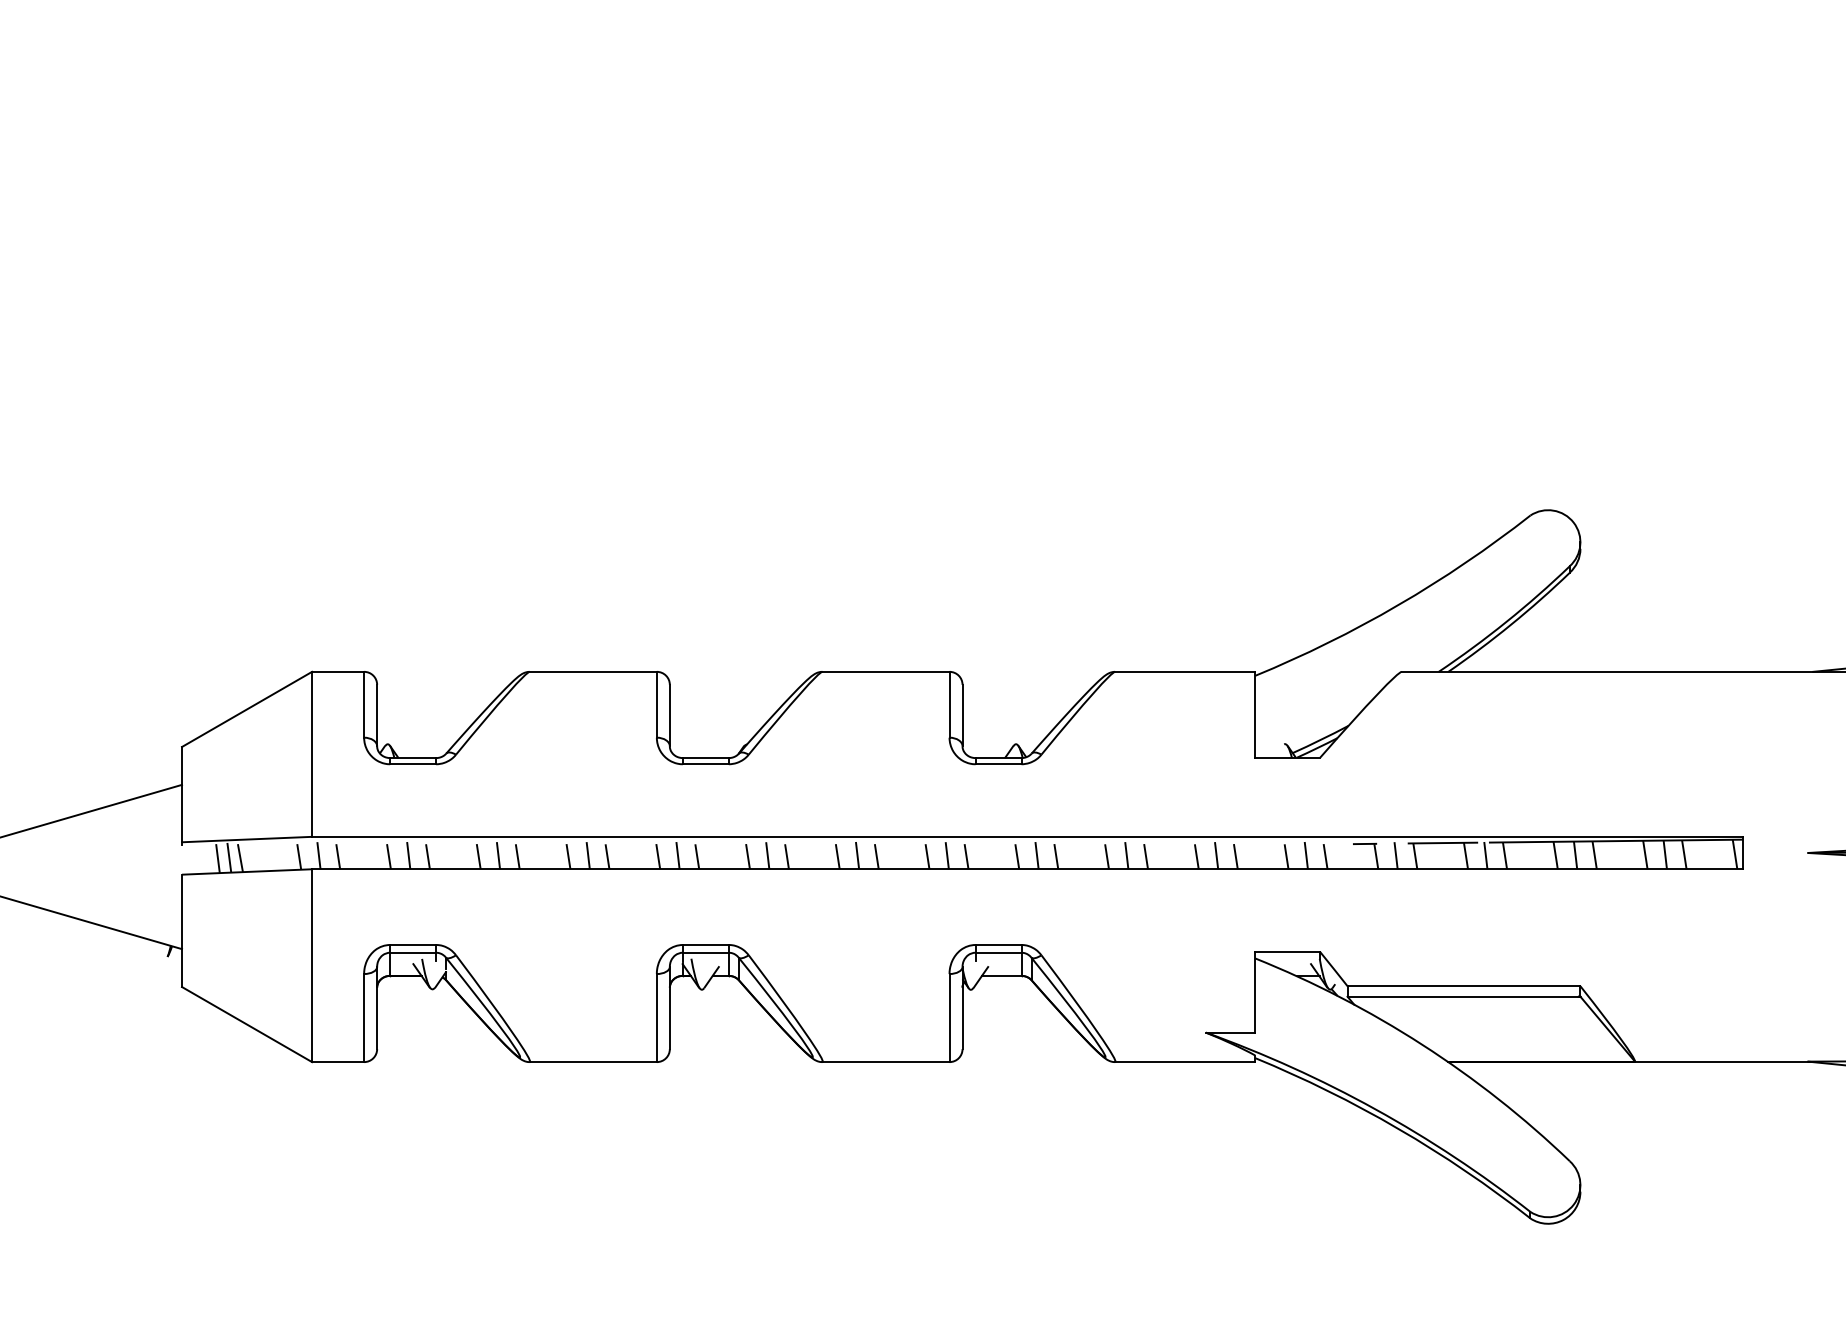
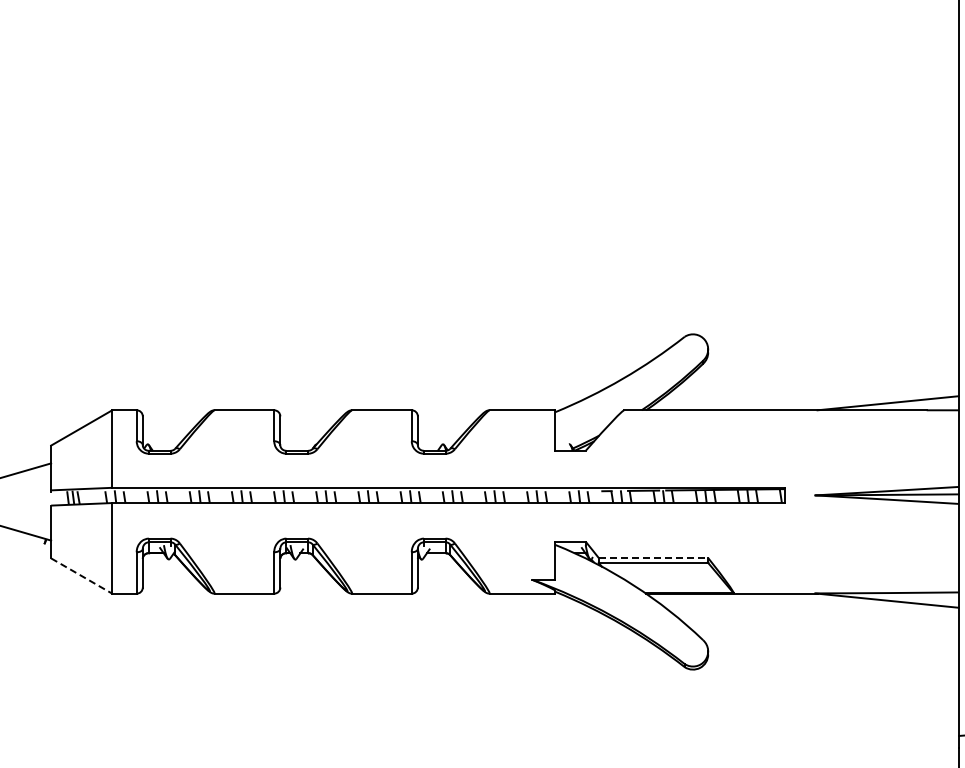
line: (1464, 987) -> (653, 558), solid -> dashed
line: (248, 1025) -> (82, 576), solid -> dashed

